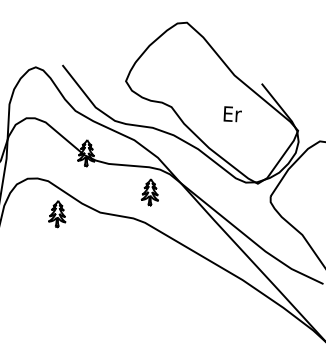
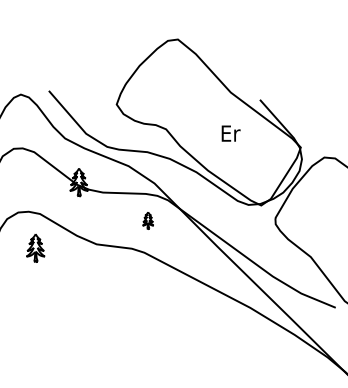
part: (149, 192) -> (147, 220), size x0.6
part: (57, 213) -> (35, 247), moved

